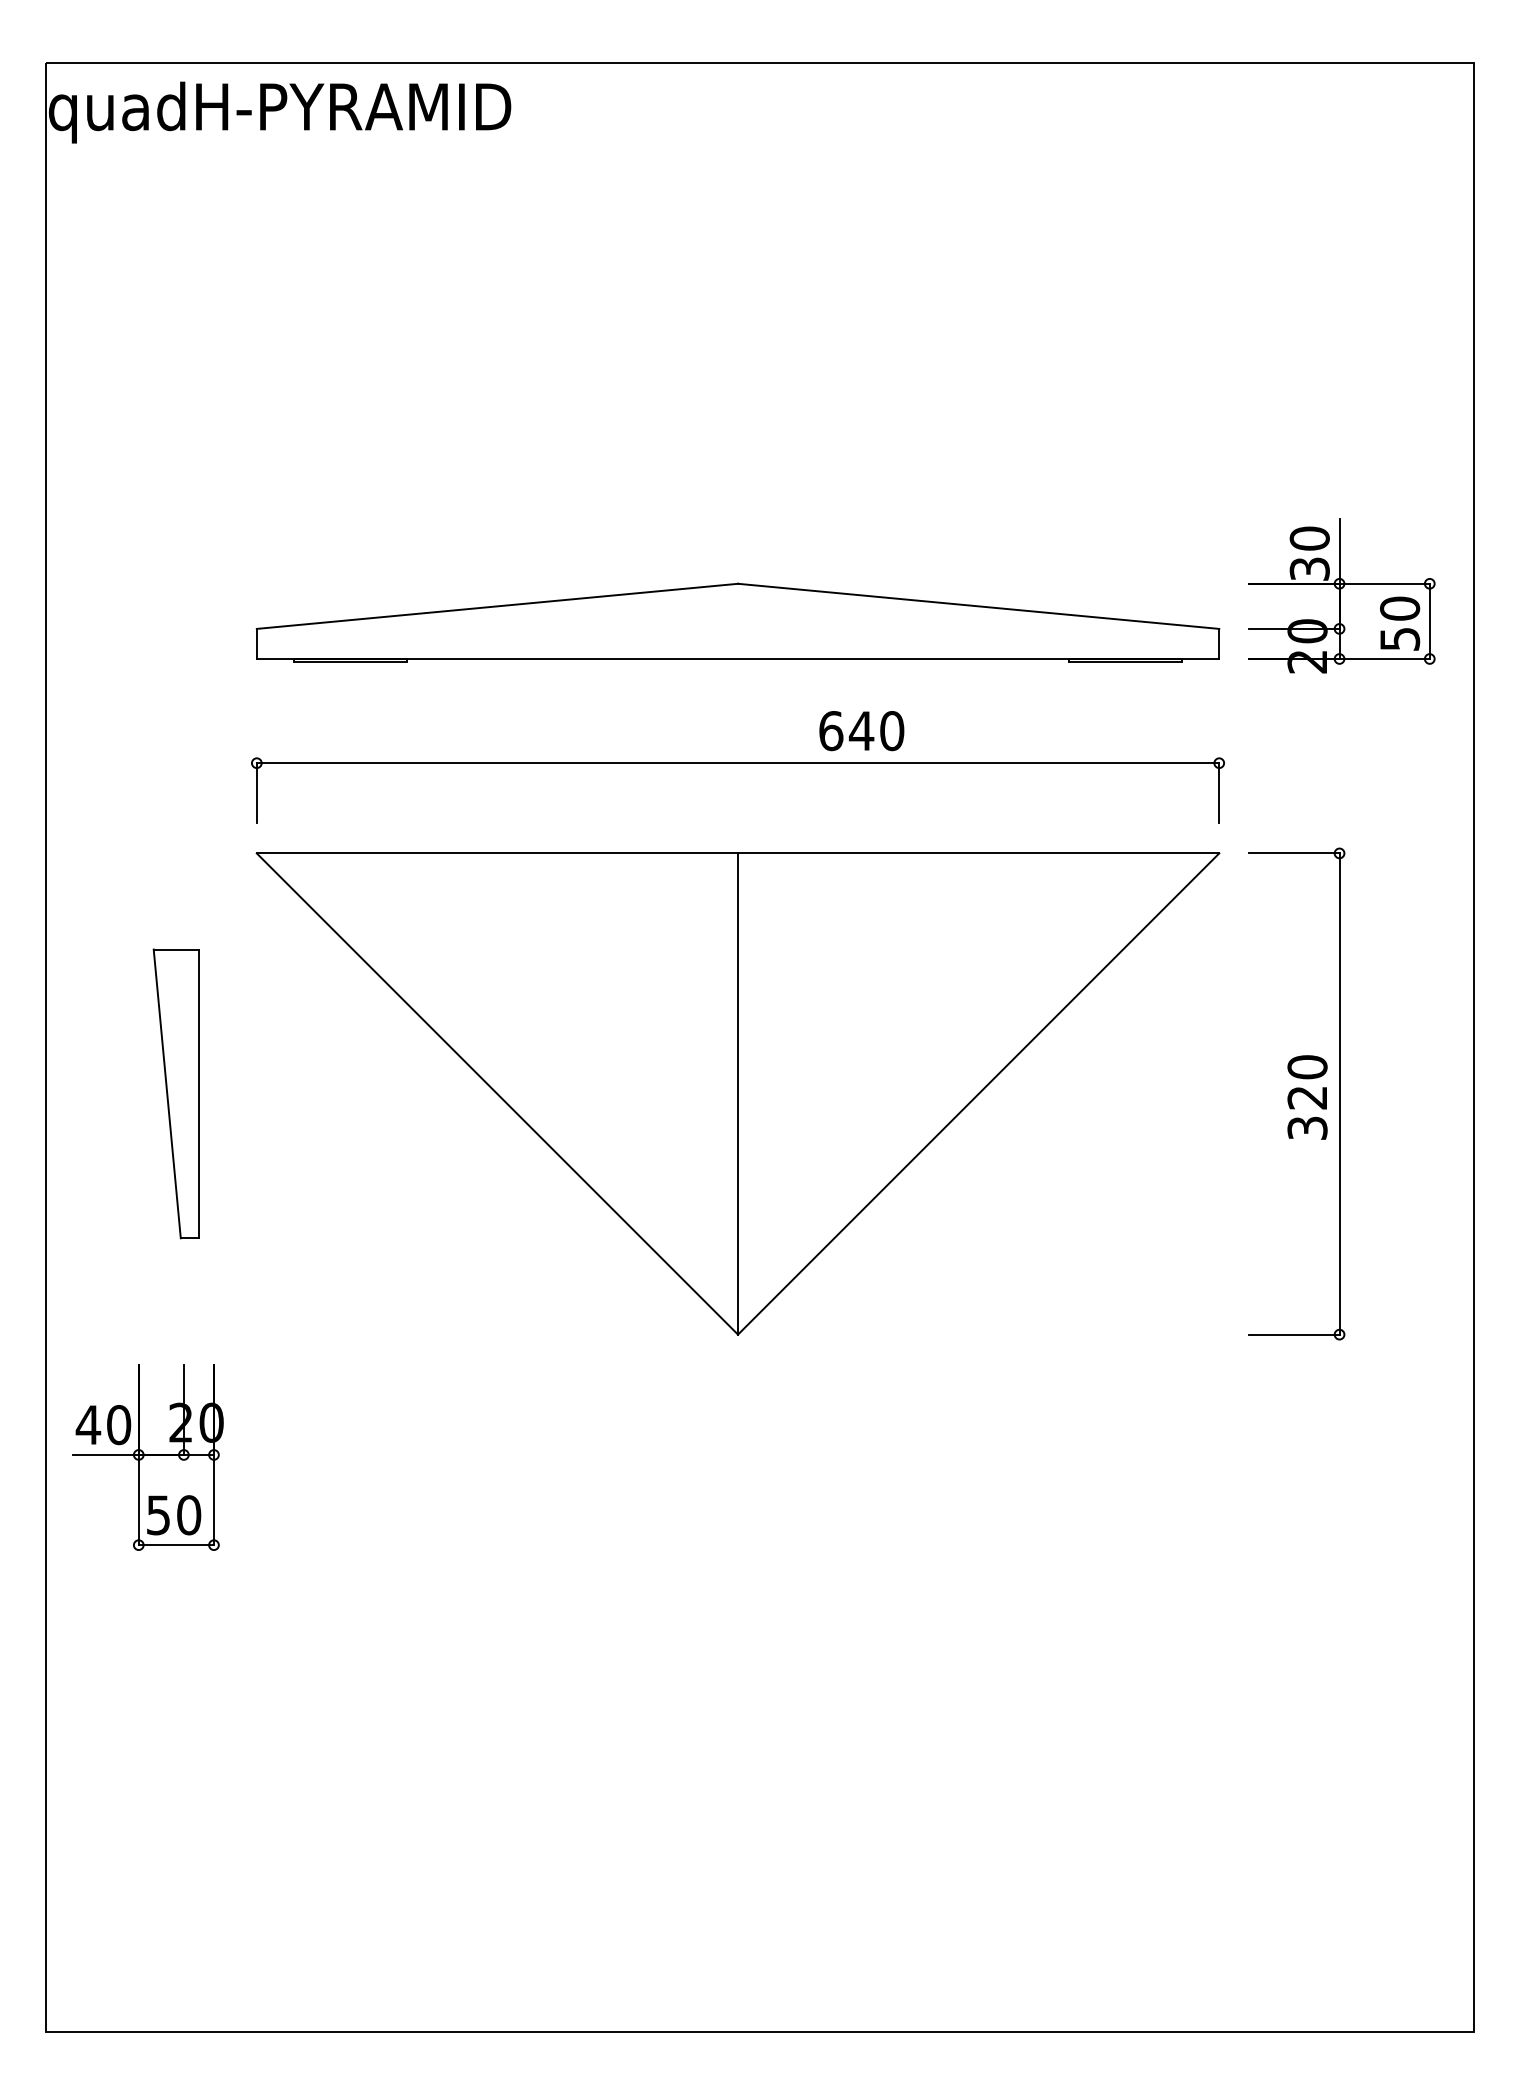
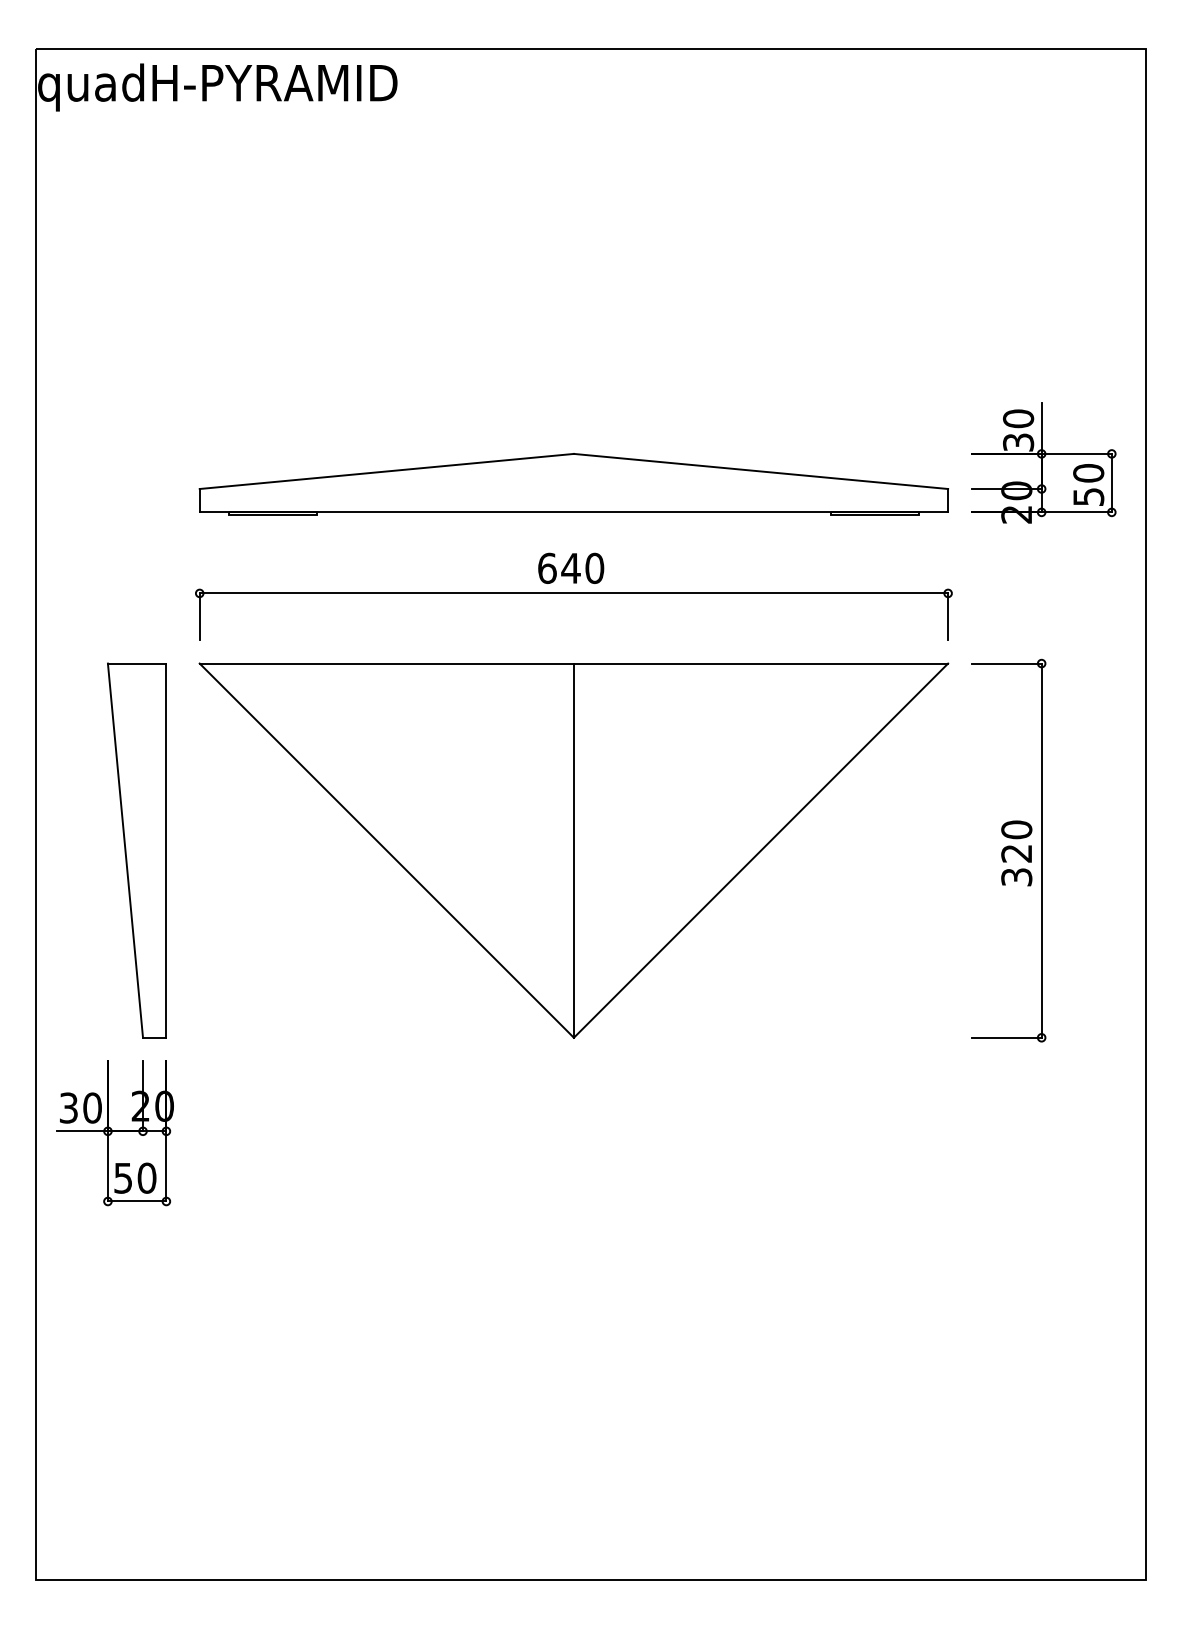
text: (862, 729) -> (571, 567), moved
part: (175, 1093) -> (136, 850), size x1.67
text: (88, 1424) -> (68, 1107), 40 -> 30

